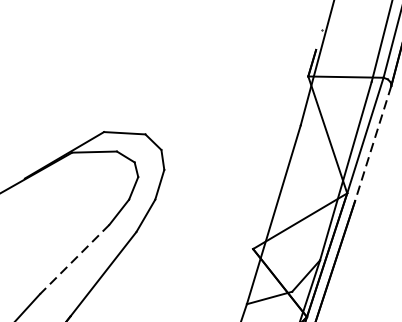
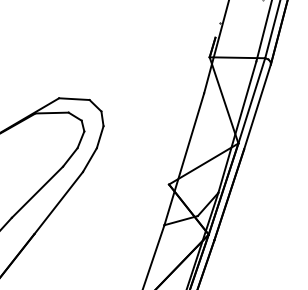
line: (373, 143) -> (257, 106), dashed -> solid
line: (74, 259) -> (37, 192), dashed -> solid

